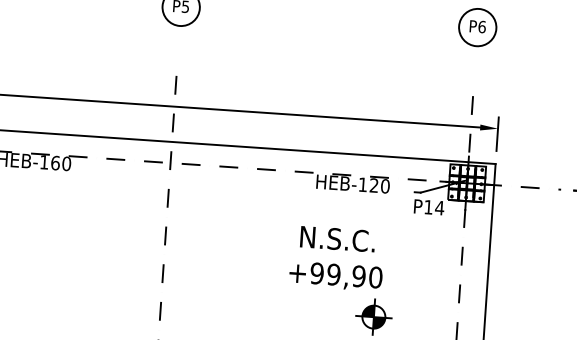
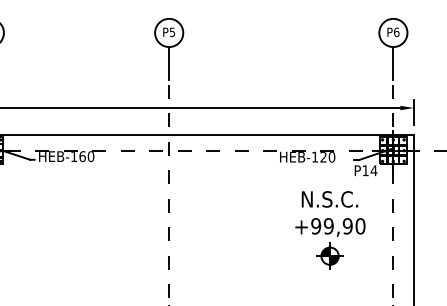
line: (178, 47) -> (169, 63), added
line: (475, 67) -> (393, 63), added
text: (337, 257) -> (330, 213), moved

